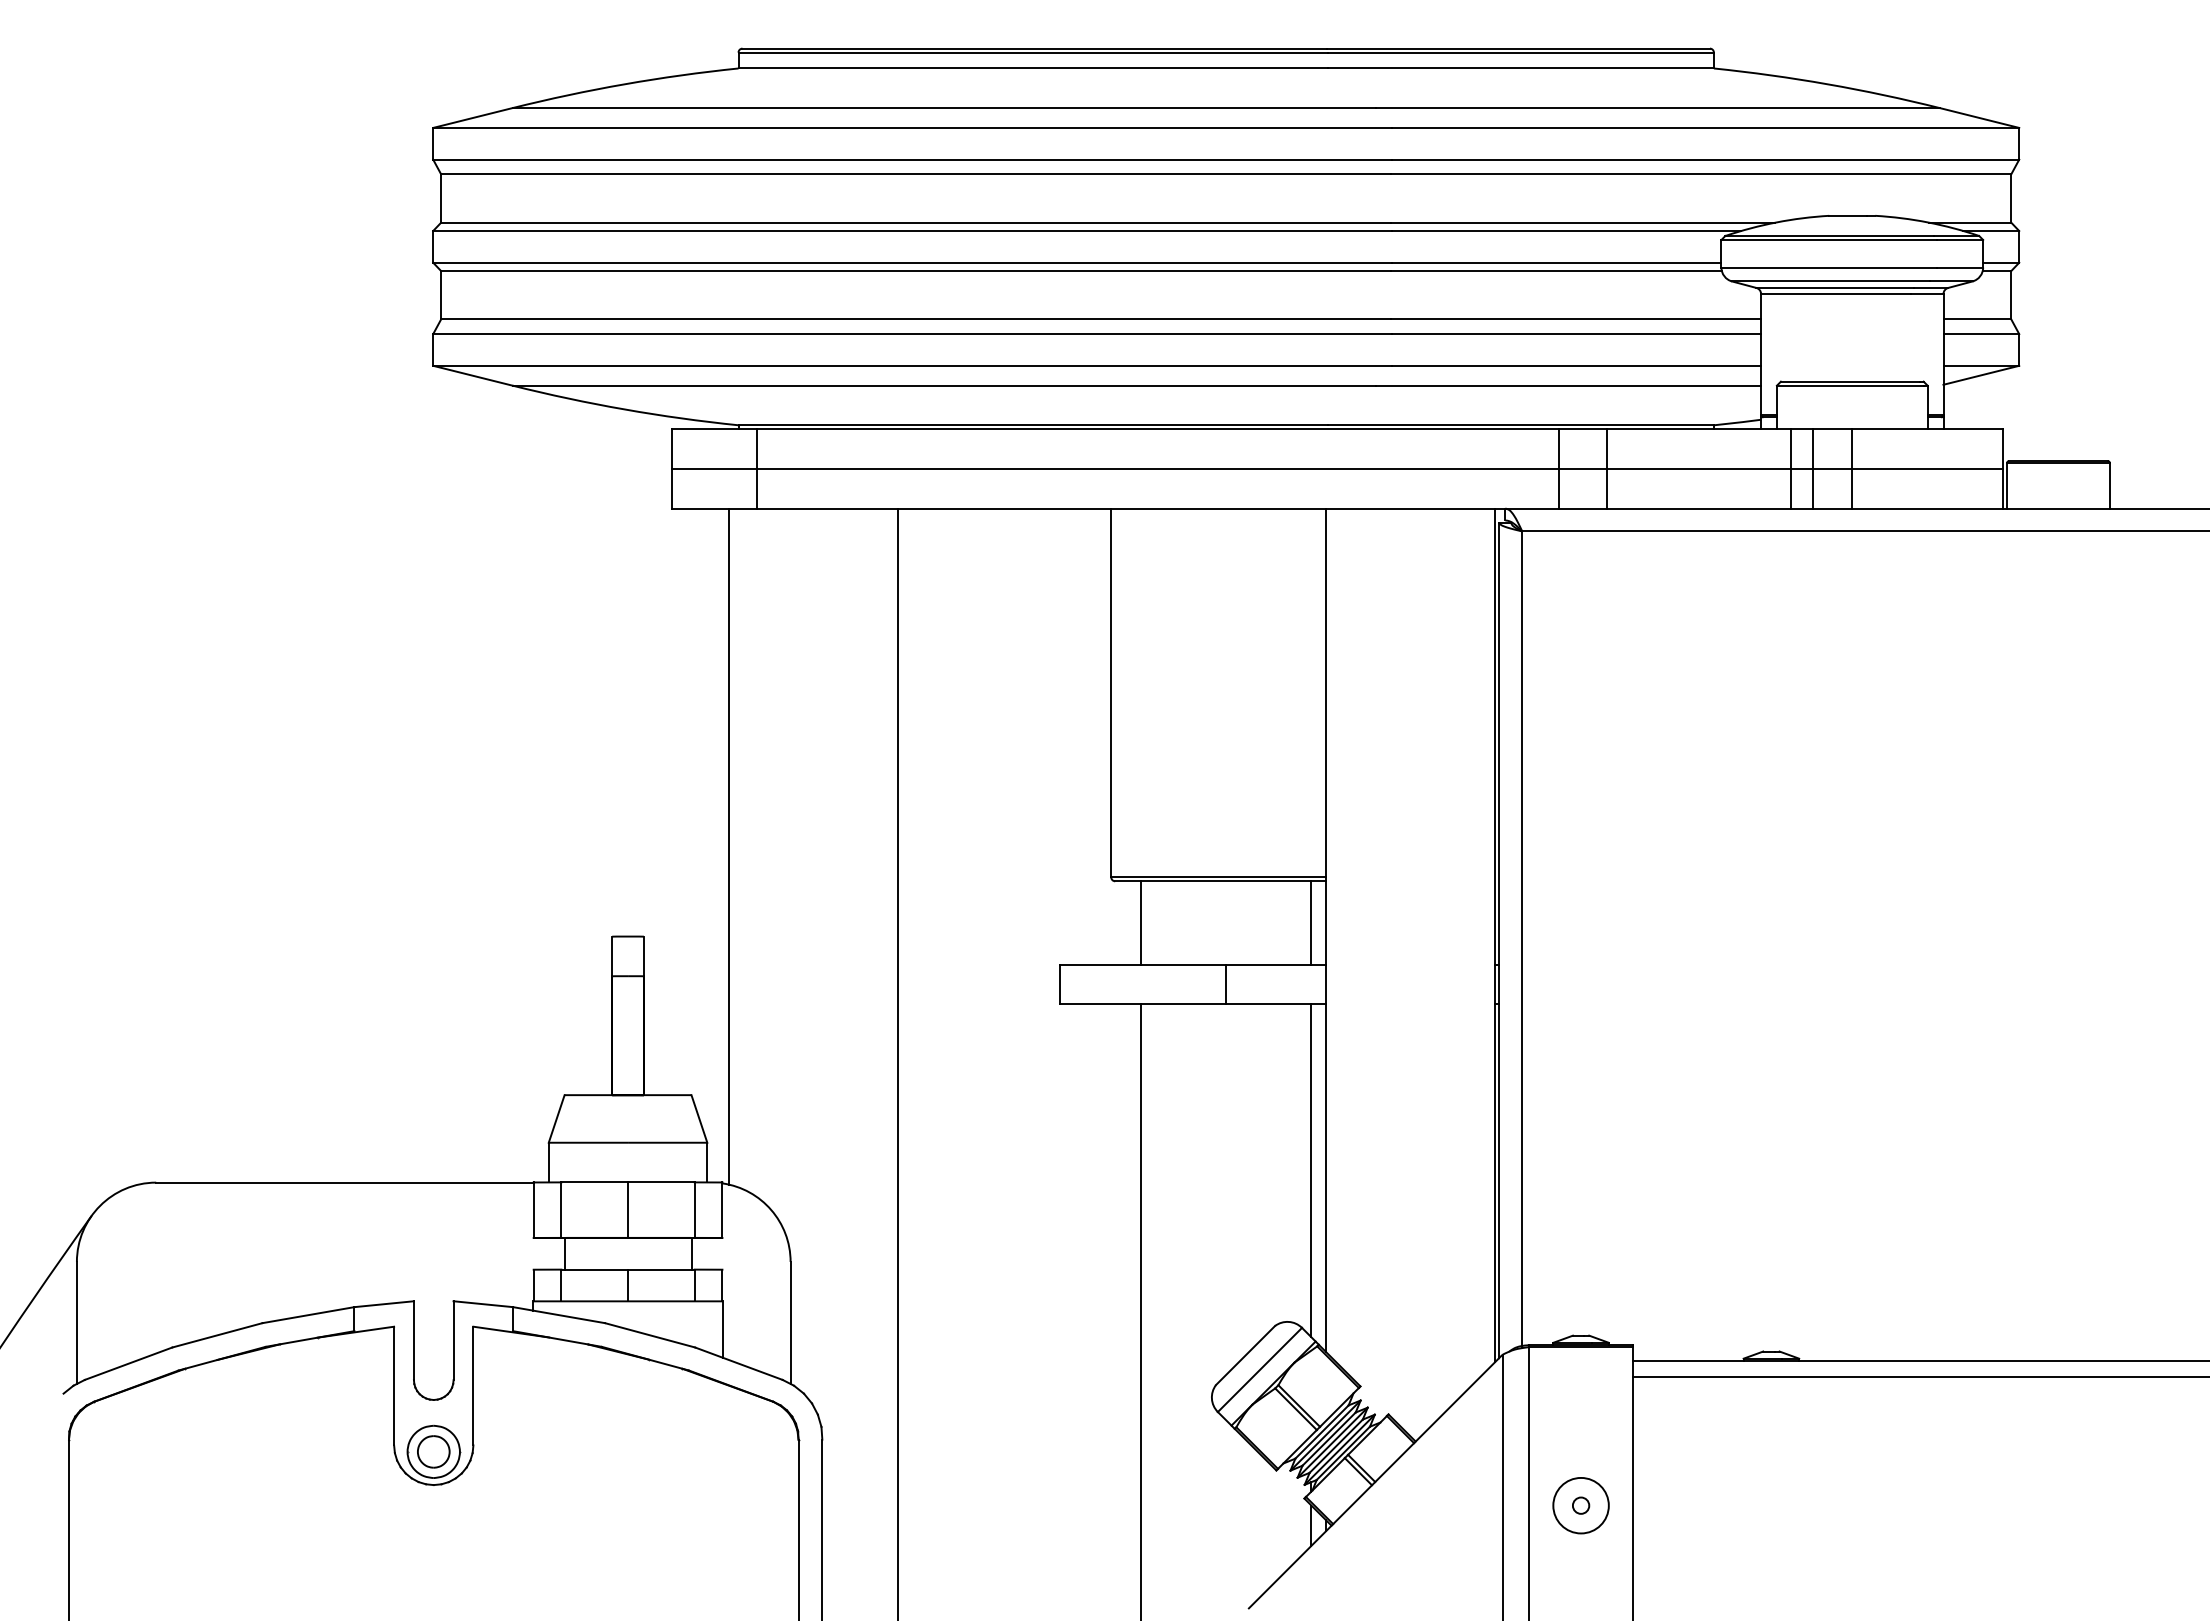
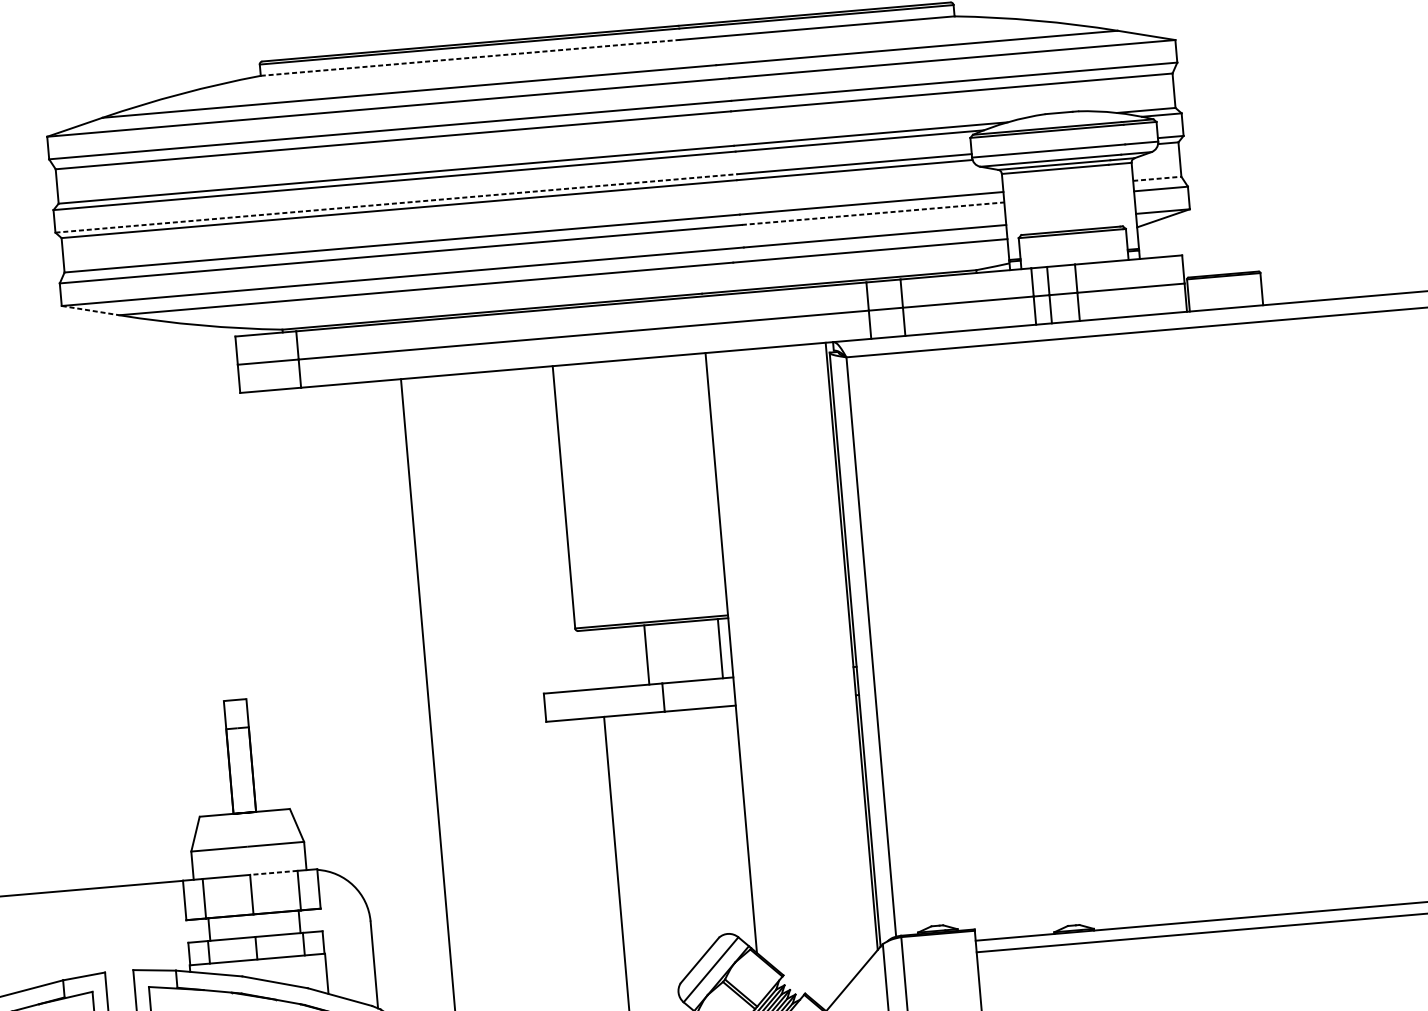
line: (1033, 68) -> (470, 57), solid -> dashed
line: (913, 262) -> (397, 203), solid -> dashed
line: (1977, 319) -> (1157, 178), solid -> dashed
line: (1577, 334) -> (873, 213), solid -> dashed
line: (472, 375) -> (90, 310), solid -> dashed
line: (729, 846) -> (301, 629), removed
line: (1140, 922) -> (646, 654), moved
line: (1311, 1170) -> (735, 824), removed
line: (660, 1182) -> (273, 873), solid -> dashed

